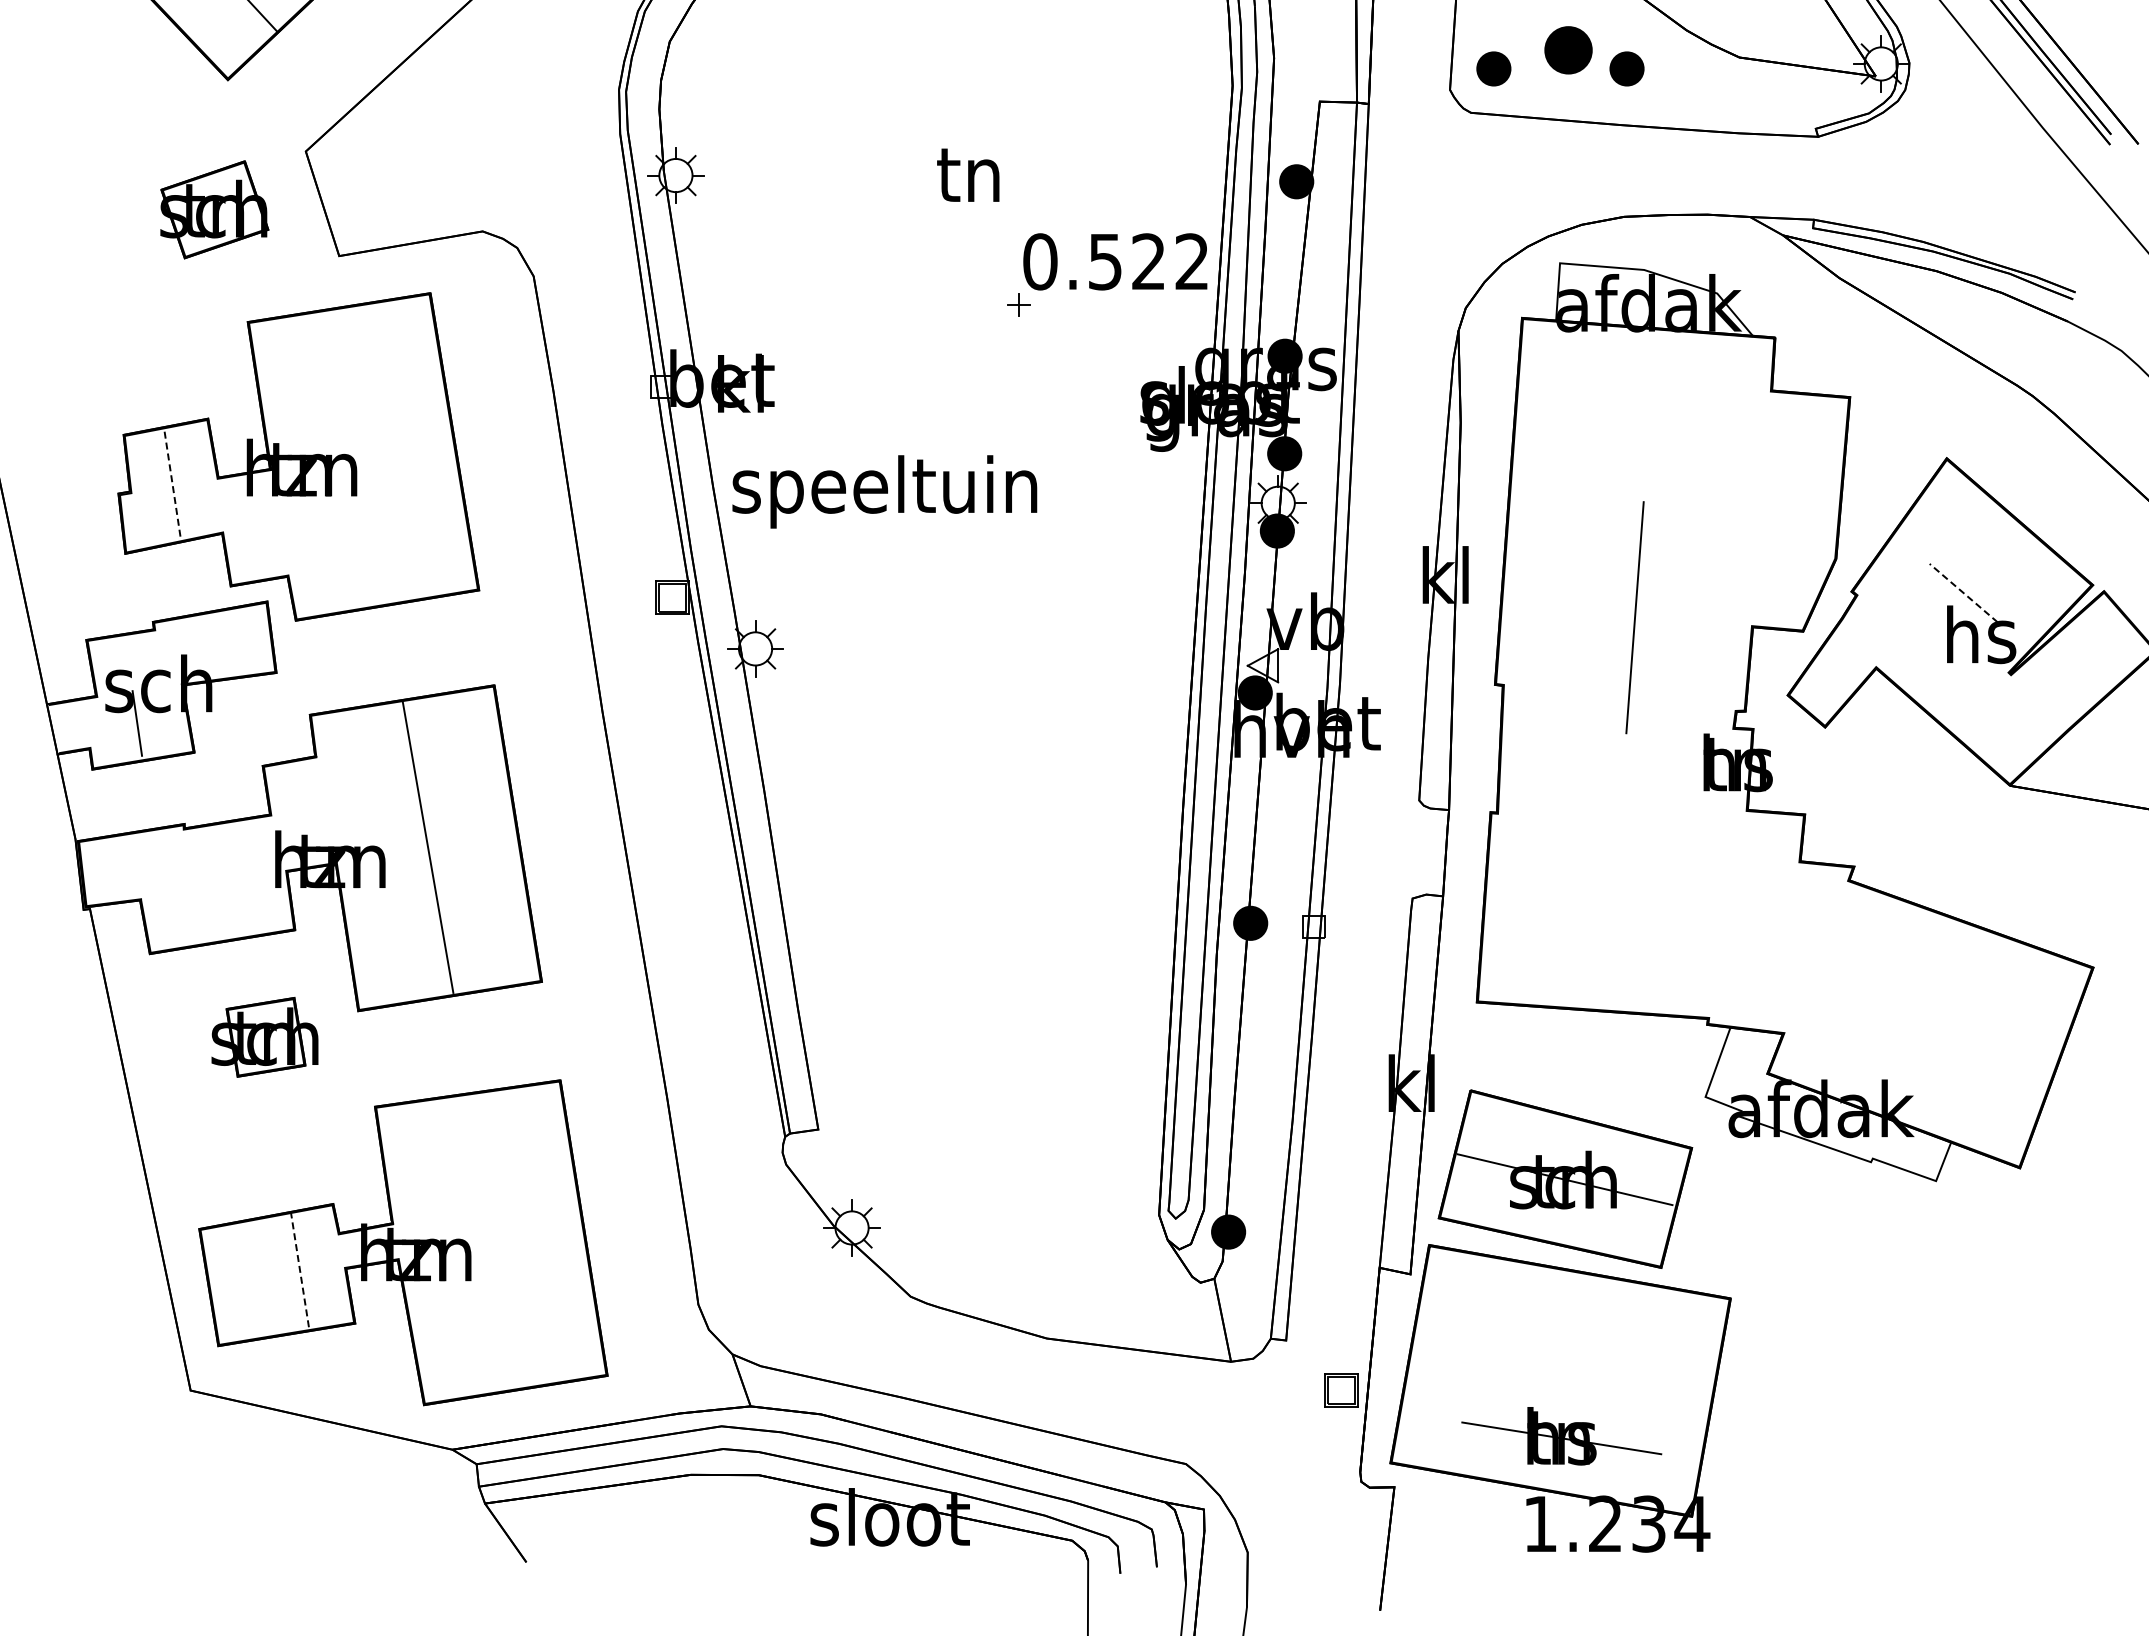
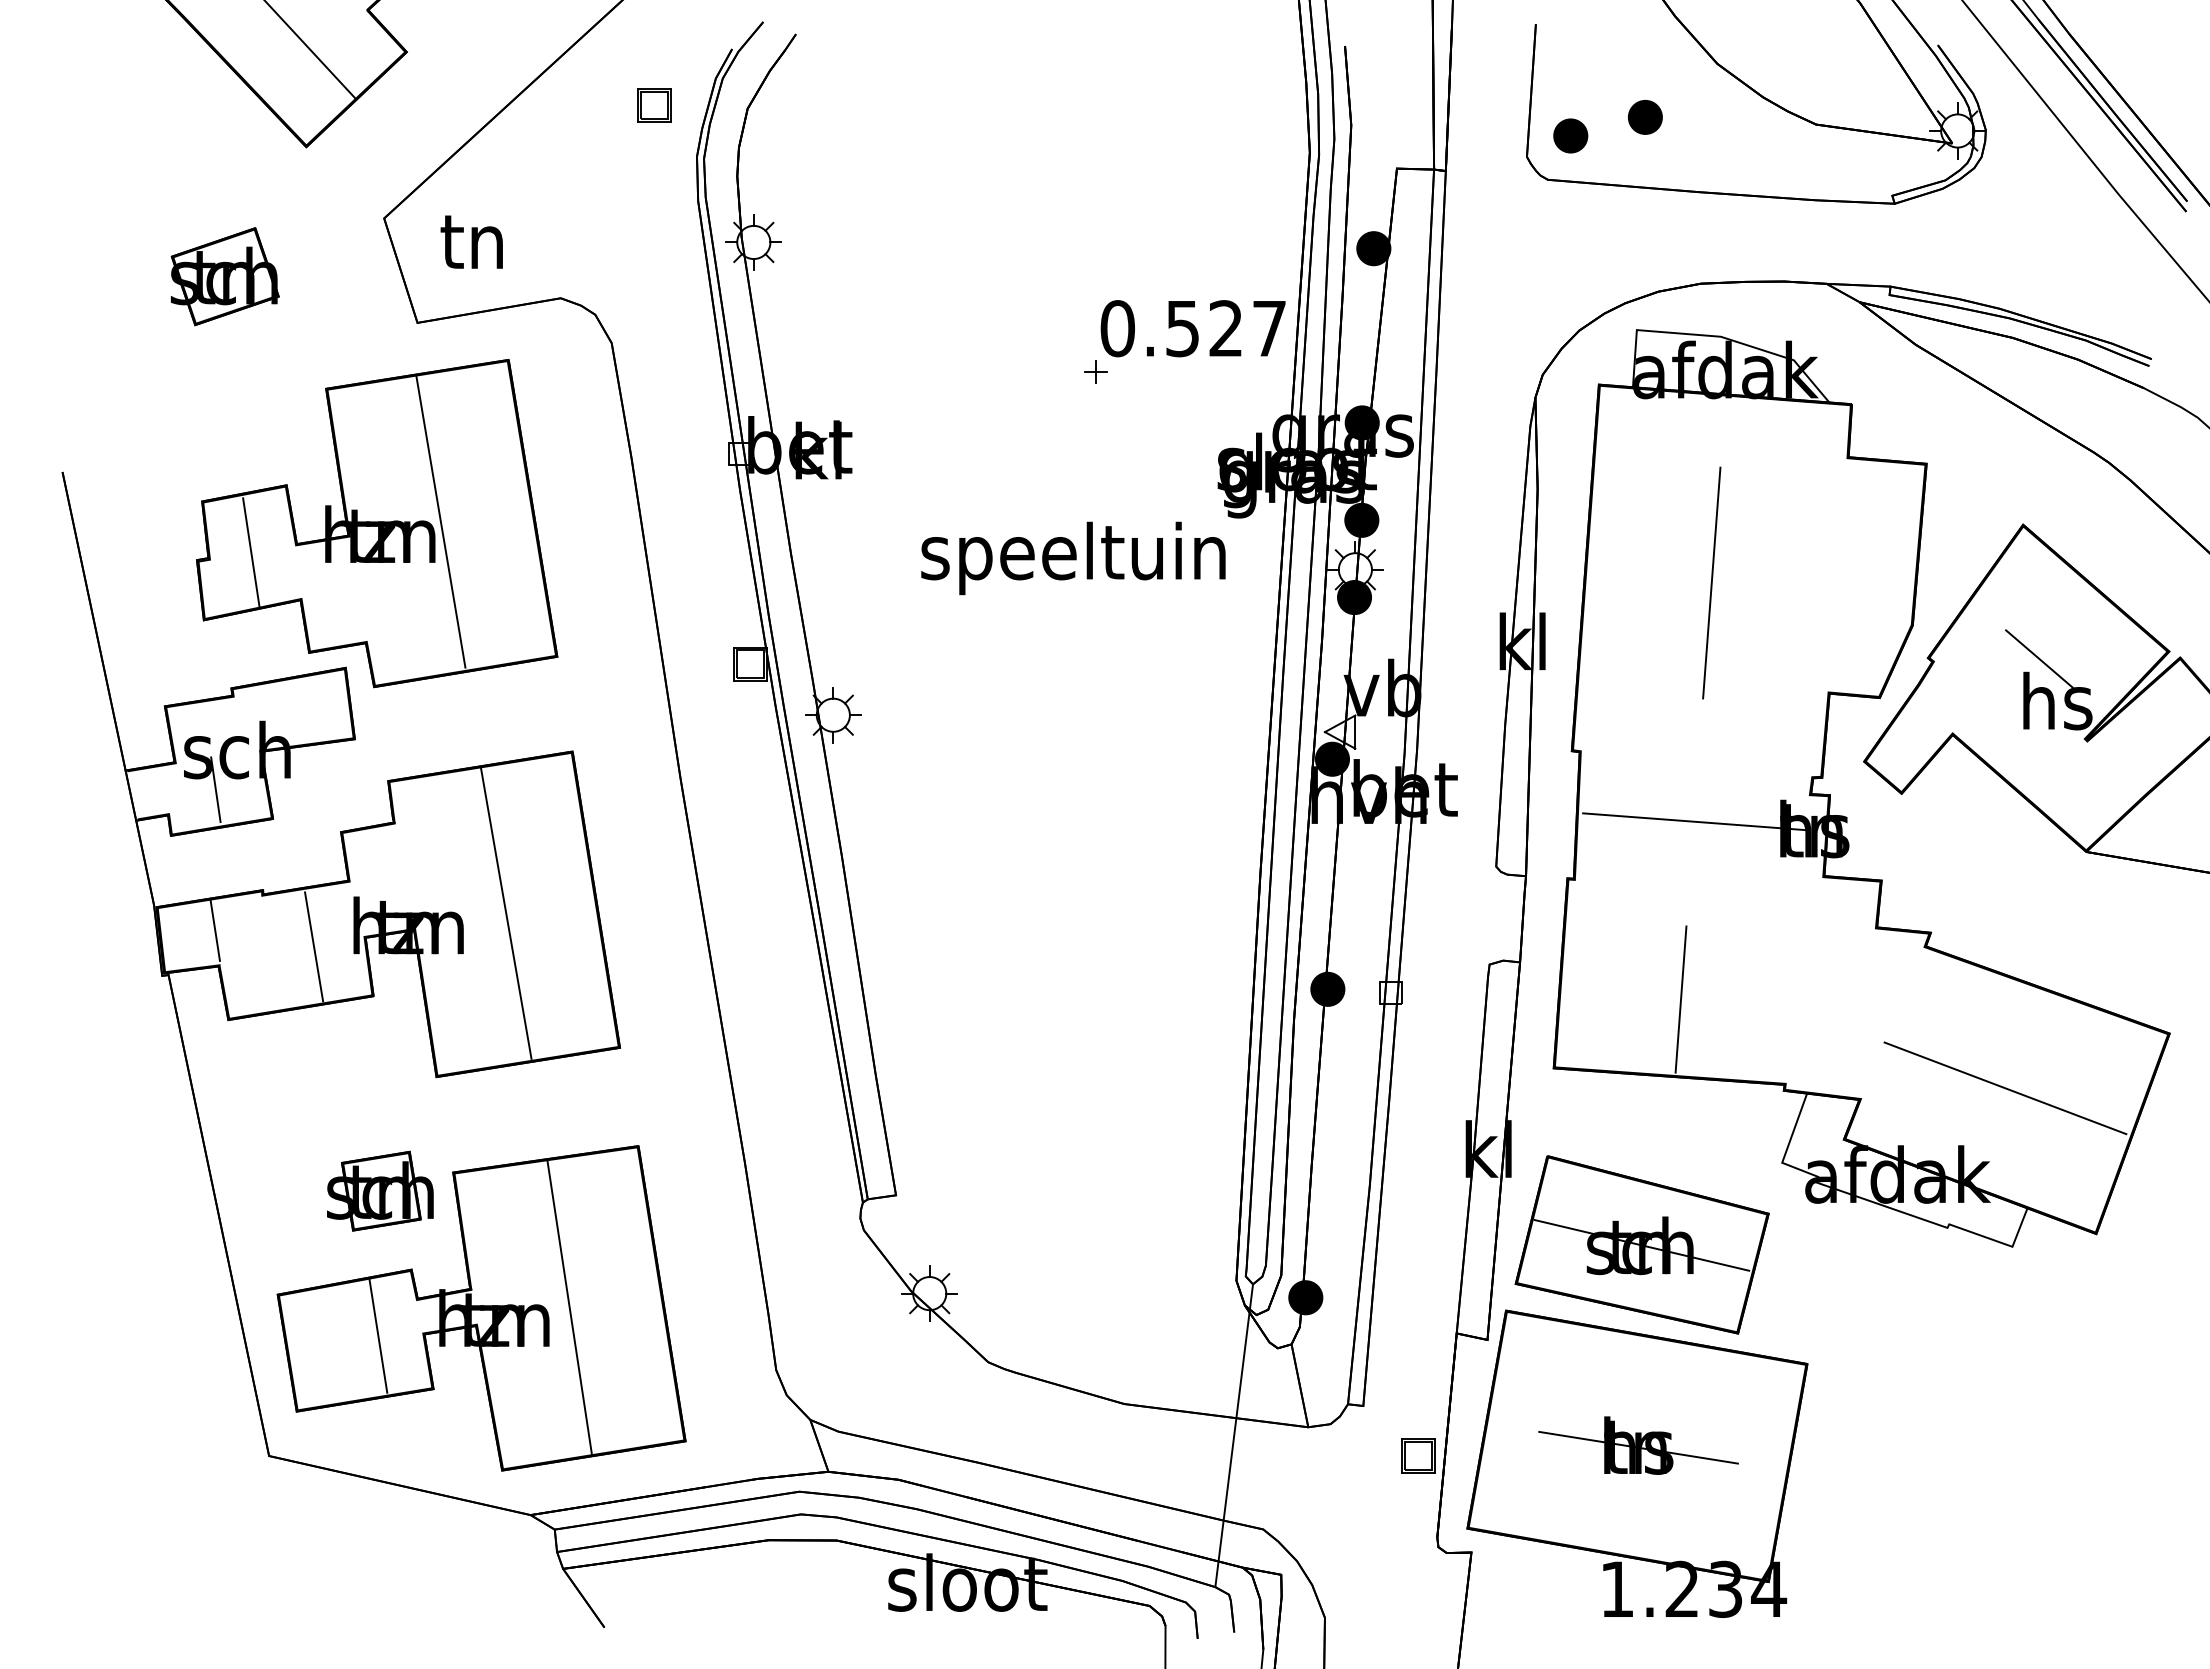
part: (576, 38) -> (654, 105), added
part: (1568, 50) -> (1645, 117), size x0.71
part: (1626, 68) -> (1703, 135), removed
text: (967, 174) -> (471, 241), moved
part: (214, 209) -> (224, 276), moved
text: (1192, 261) -> (1269, 328), 0.522 -> 0.527
line: (362, 454) -> (440, 521), added
line: (173, 485) -> (251, 552), dashed -> solid
text: (884, 491) -> (1073, 558), moved
line: (1964, 593) -> (2040, 659), dashed -> solid
line: (1634, 617) -> (1711, 582), moved
line: (1617, 755) -> (1694, 821), added
line: (135, 864) -> (214, 930), added
line: (236, 880) -> (314, 946), added
line: (1603, 933) -> (1680, 999), added
line: (1929, 1022) -> (2005, 1088), added
part: (265, 1036) -> (380, 1190), moved
line: (491, 1241) -> (569, 1307), added
line: (300, 1269) -> (378, 1335), dashed -> solid
line: (1157, 1370) -> (1234, 1435), added
part: (1561, 1436) -> (1638, 1445), moved

